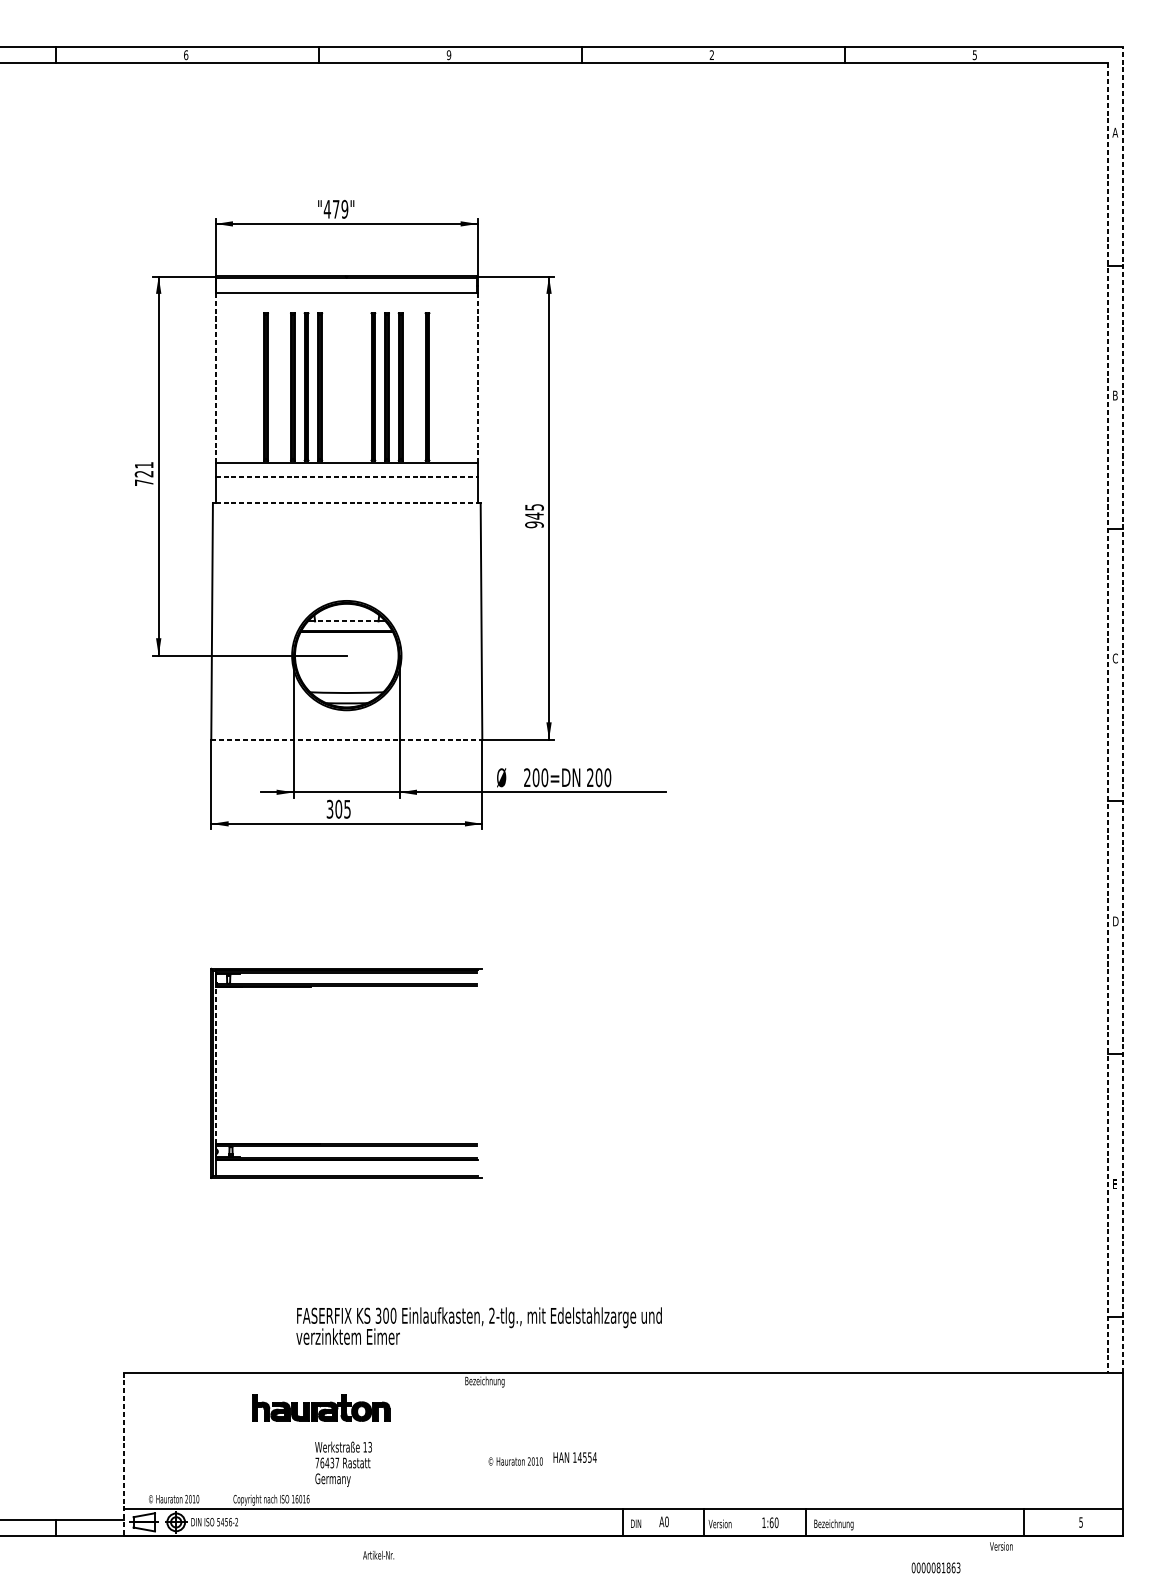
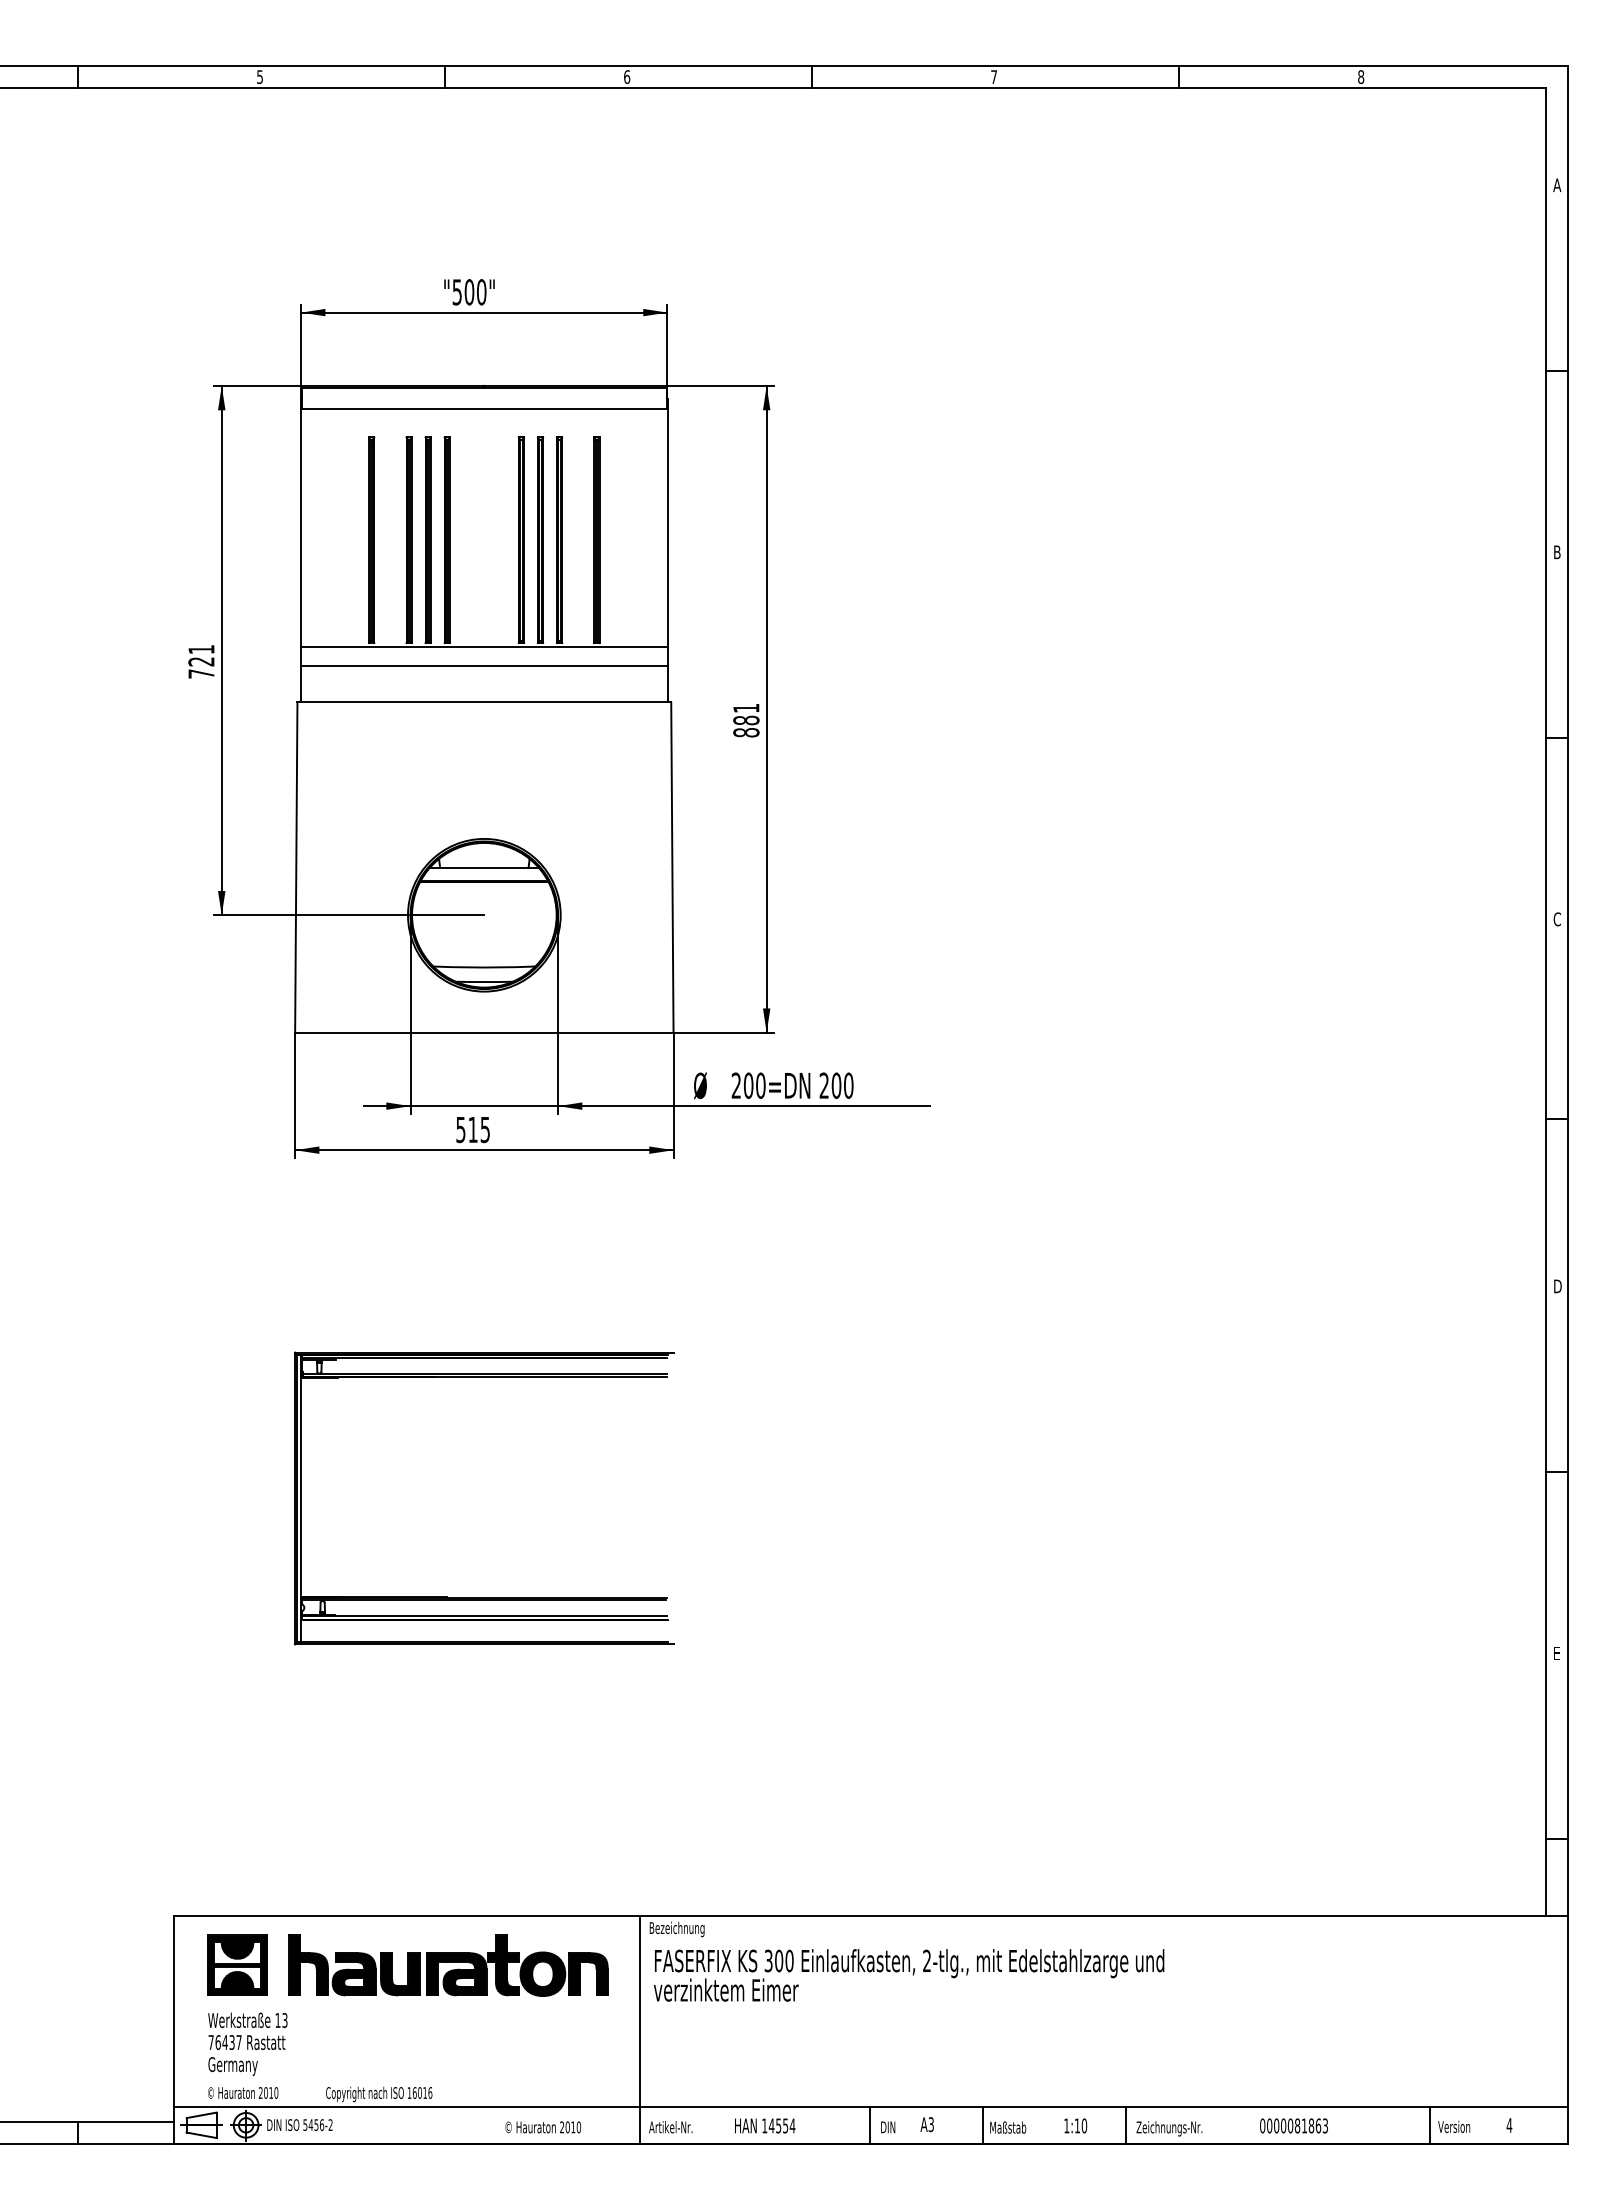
text: (186, 54) -> (260, 76), 6 -> 5
text: (449, 54) -> (627, 76), 9 -> 6
text: (711, 54) -> (993, 76), 2 -> 7
text: (975, 54) -> (1361, 76), 5 -> 8
text: (336, 209) -> (469, 292), "479" -> "500"
line: (215, 377) -> (301, 527), dashed -> solid
line: (478, 377) -> (667, 527), dashed -> solid
line: (346, 476) -> (484, 665), dashed -> solid
line: (346, 503) -> (484, 702), dashed -> solid
text: (534, 516) -> (746, 720), 945 -> 881
line: (346, 621) -> (483, 867), dashed -> solid
line: (1123, 710) -> (1568, 991), dashed -> solid
line: (1107, 718) -> (1546, 1002), dashed -> solid
line: (346, 739) -> (484, 1032), dashed -> solid
text: (334, 809) -> (466, 1129), 305 -> 515
line: (215, 1065) -> (301, 1487), dashed -> solid
text: (479, 1326) -> (909, 1975), moved
part: (169, 1407) -> (237, 1964), added
part: (321, 1407) -> (448, 1965), size x1.67
line: (124, 1453) -> (173, 2029), dashed -> solid
line: (457, 1453) -> (639, 2029), added
text: (575, 1457) -> (765, 2125), moved
text: (515, 1461) -> (543, 2127), moved
text: (343, 1463) -> (247, 2043), moved
text: (666, 1521) -> (930, 2124), A0 -> A3
text: (771, 1522) -> (1077, 2125), 1:60 -> 1:10
text: (1081, 1522) -> (1509, 2125), 5 -> 4
text: (721, 1523) -> (1007, 2127), Version -> Maßstab
text: (837, 1524) -> (1169, 2128), Bezeichnung -> Zeichnungs-Nr.
text: (1001, 1546) -> (1454, 2126), moved
text: (378, 1555) -> (670, 2127), moved
text: (935, 1567) -> (1293, 2125), moved

